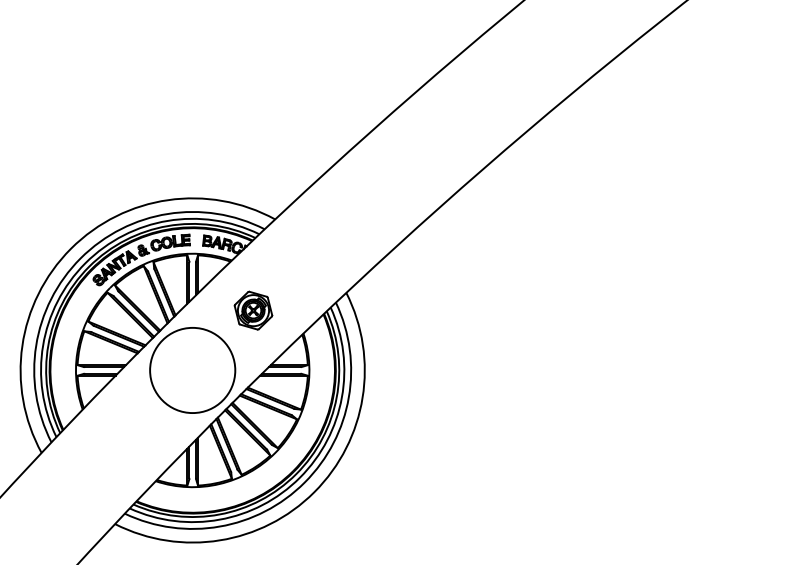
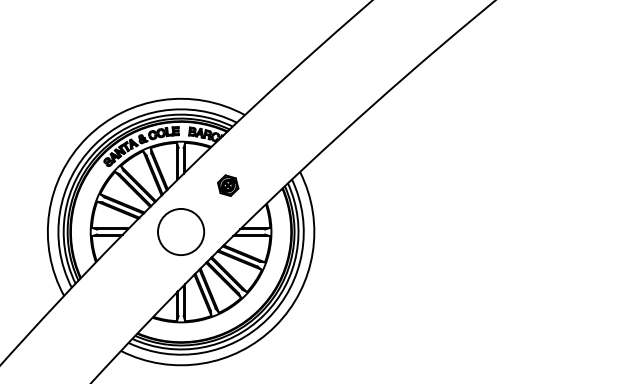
part: (253, 310) -> (228, 185), size x0.7
circle: (192, 370) -> (180, 232), size x0.7

